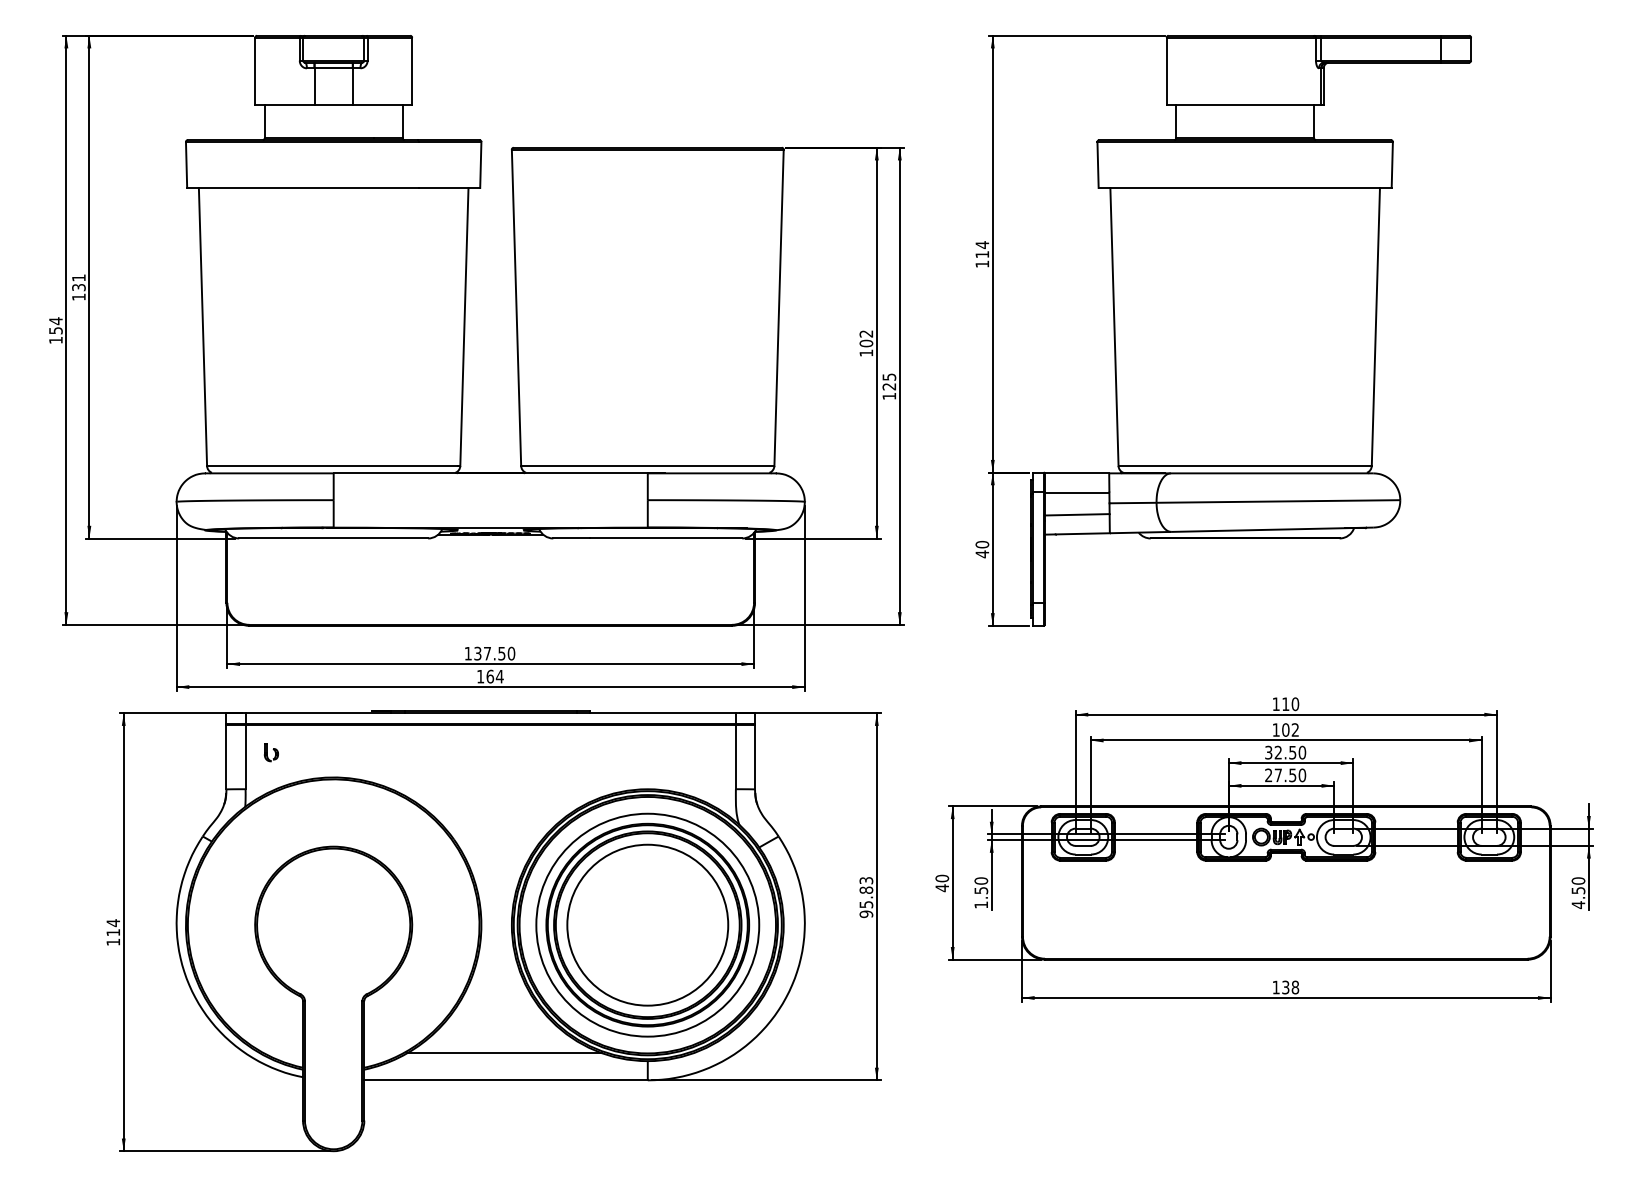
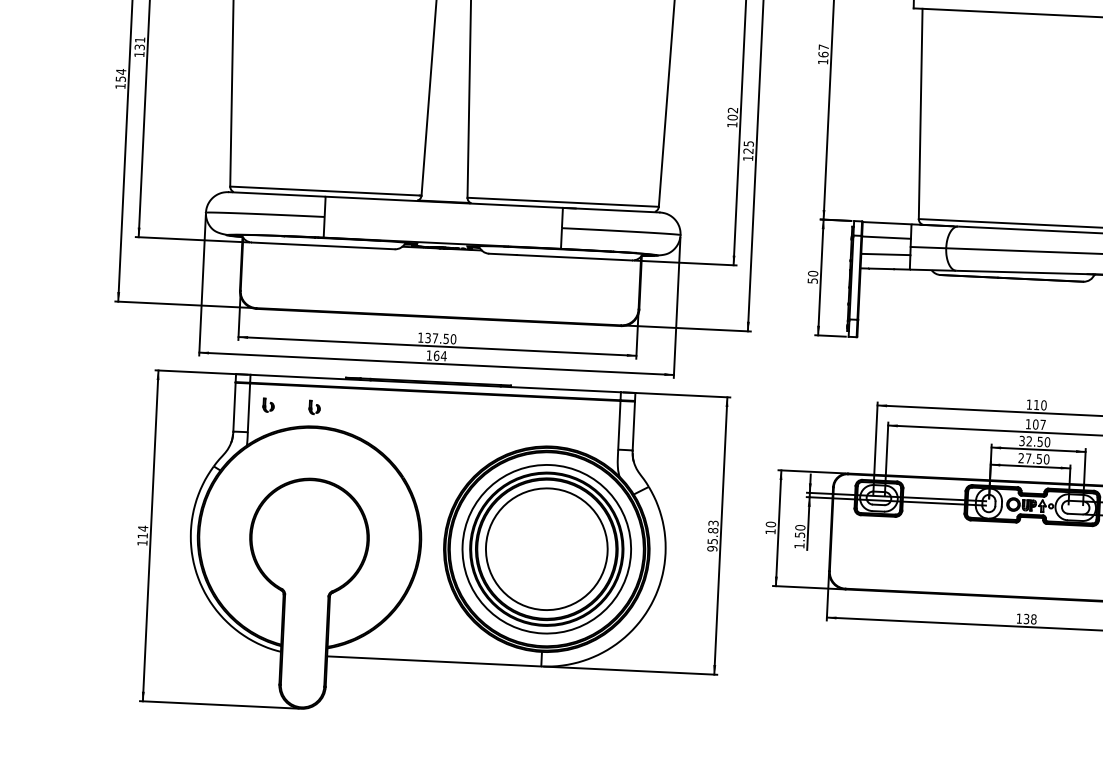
text: (982, 249) -> (823, 50), 114 -> 167
text: (982, 554) -> (812, 281), 40 -> 50
text: (1294, 729) -> (1042, 424), 102 -> 107
part: (331, 752) -> (314, 407), added
text: (941, 888) -> (770, 531), 40 -> 10
line: (504, 1053) -> (433, 641), removed

